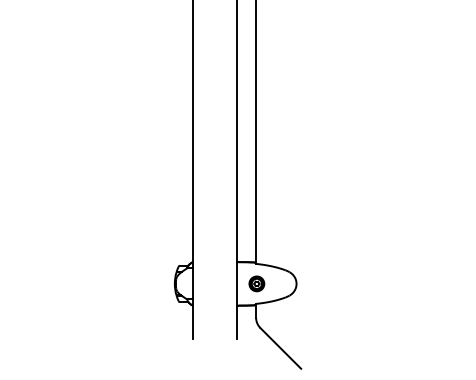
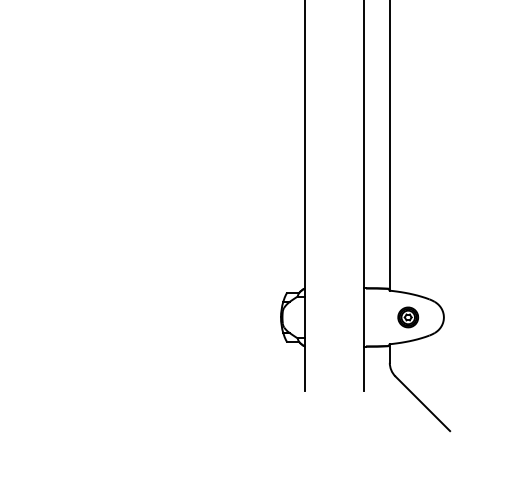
part: (256, 283) -> (407, 316), moved

